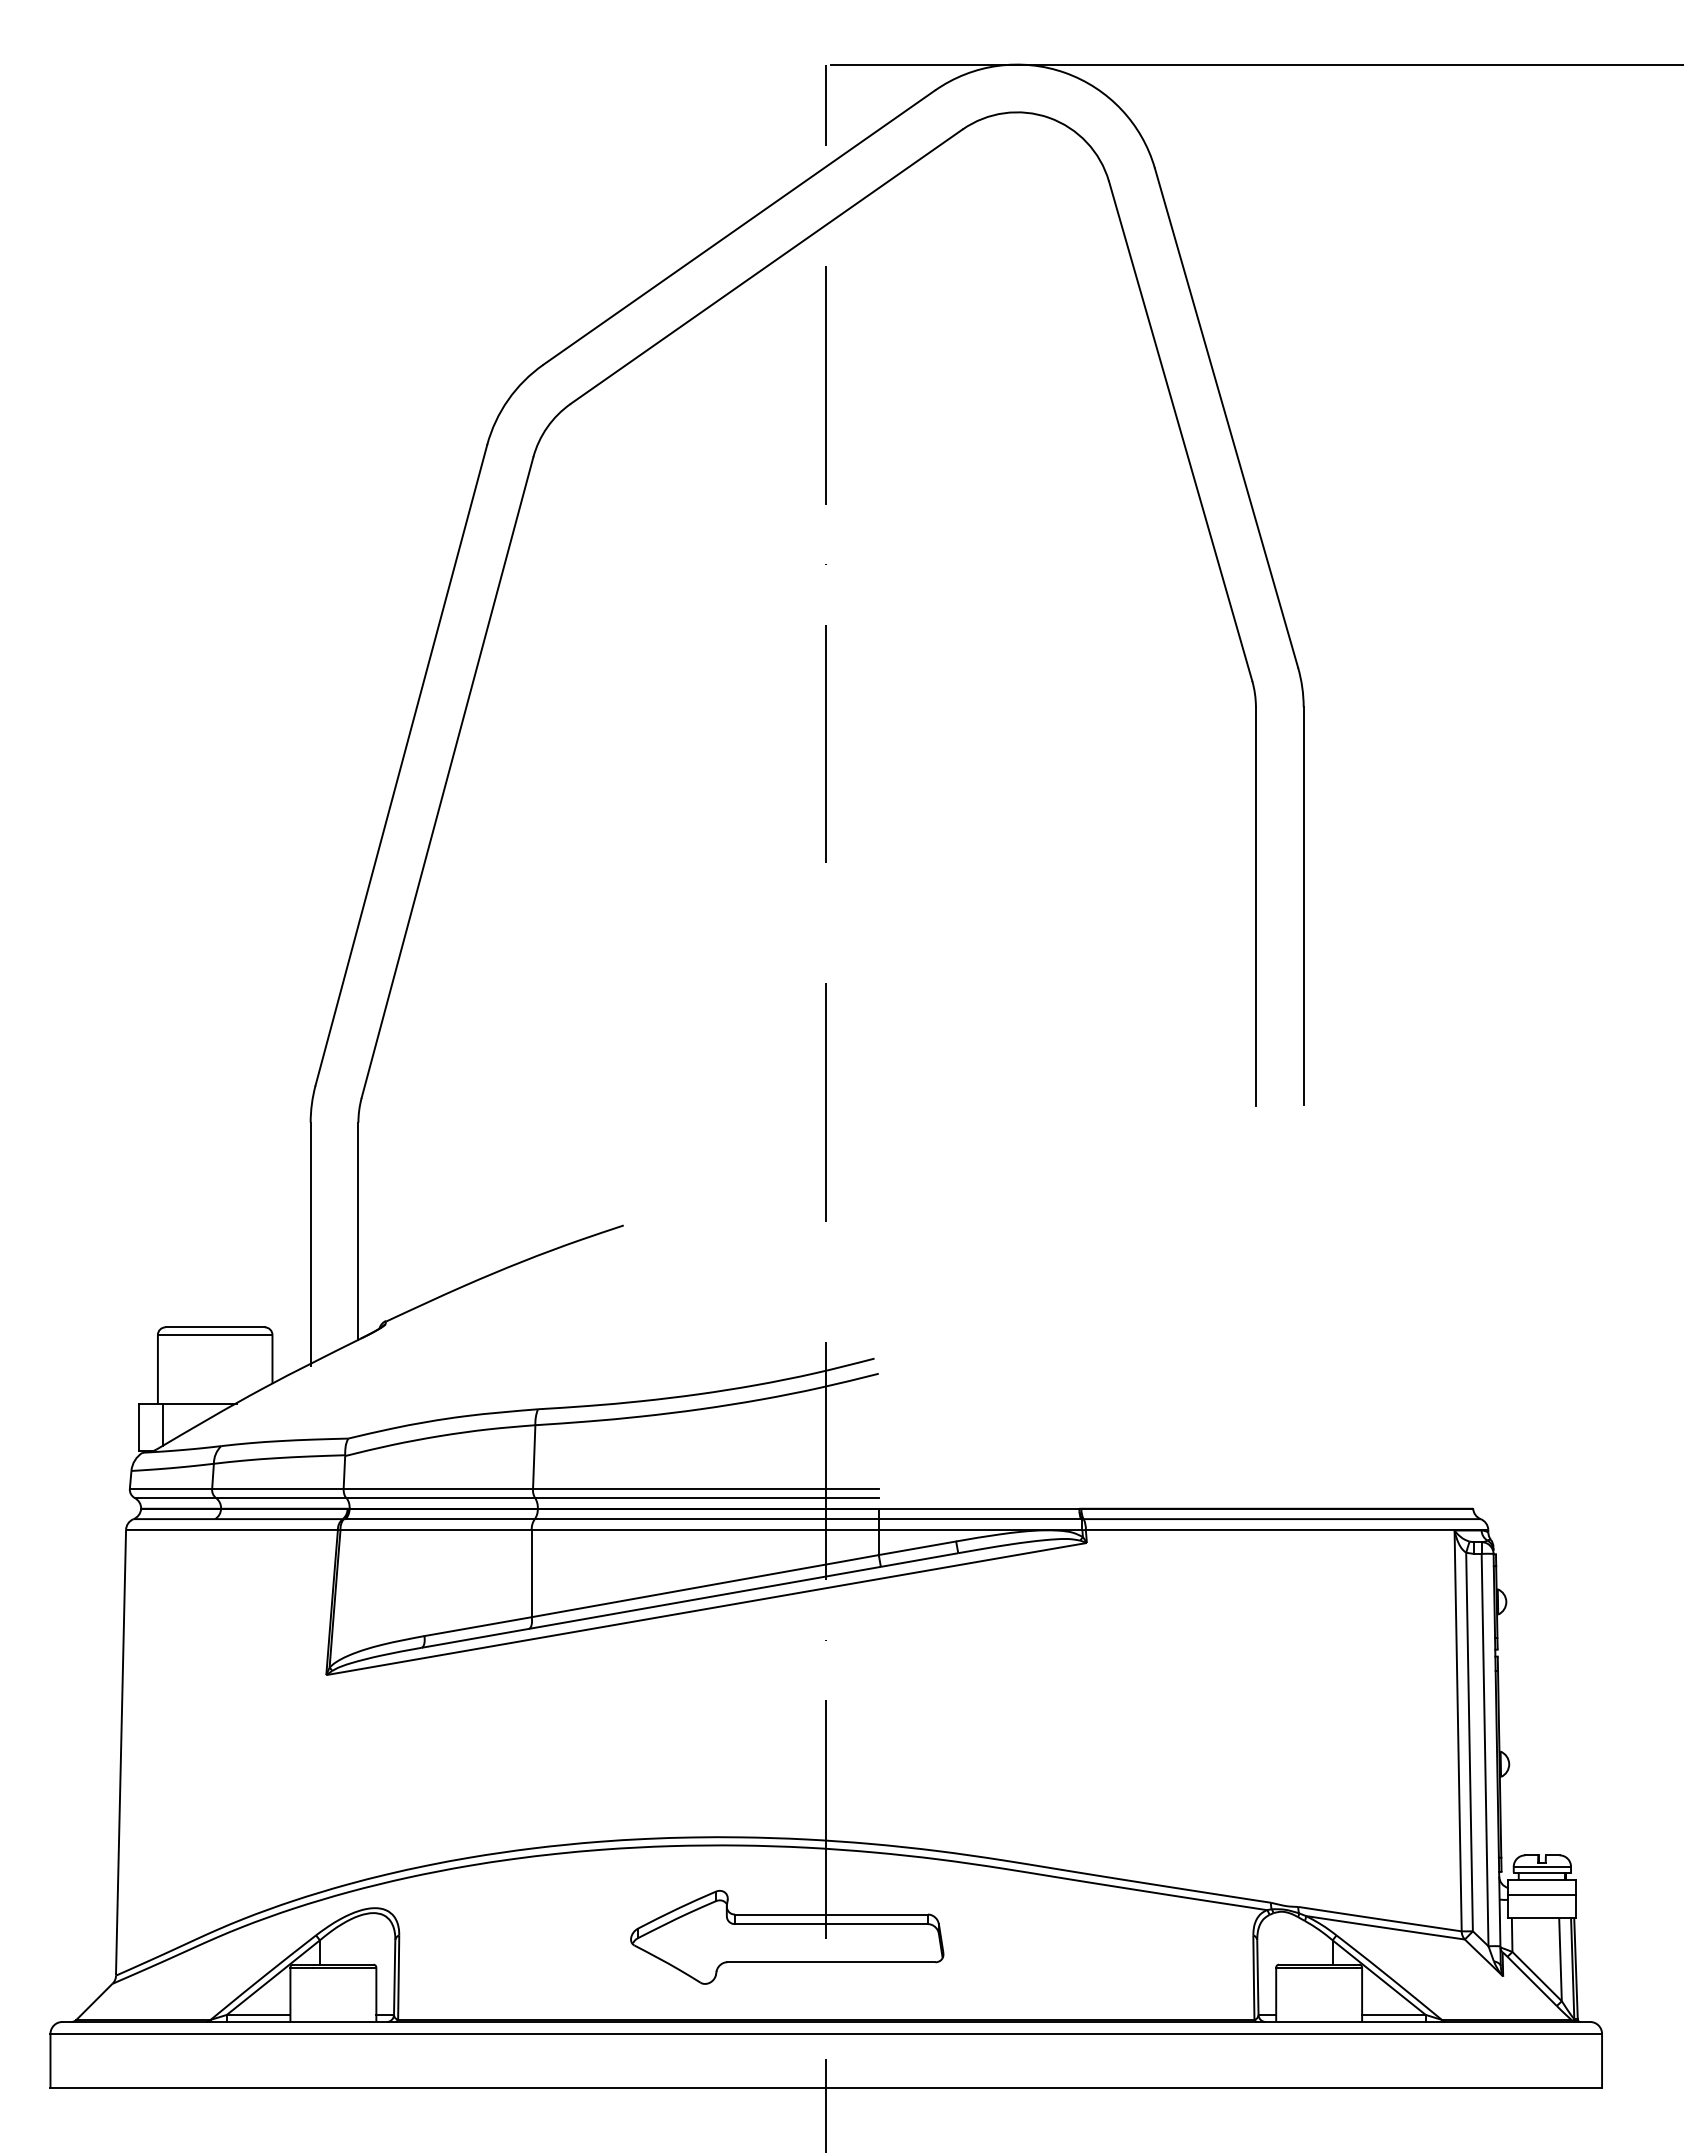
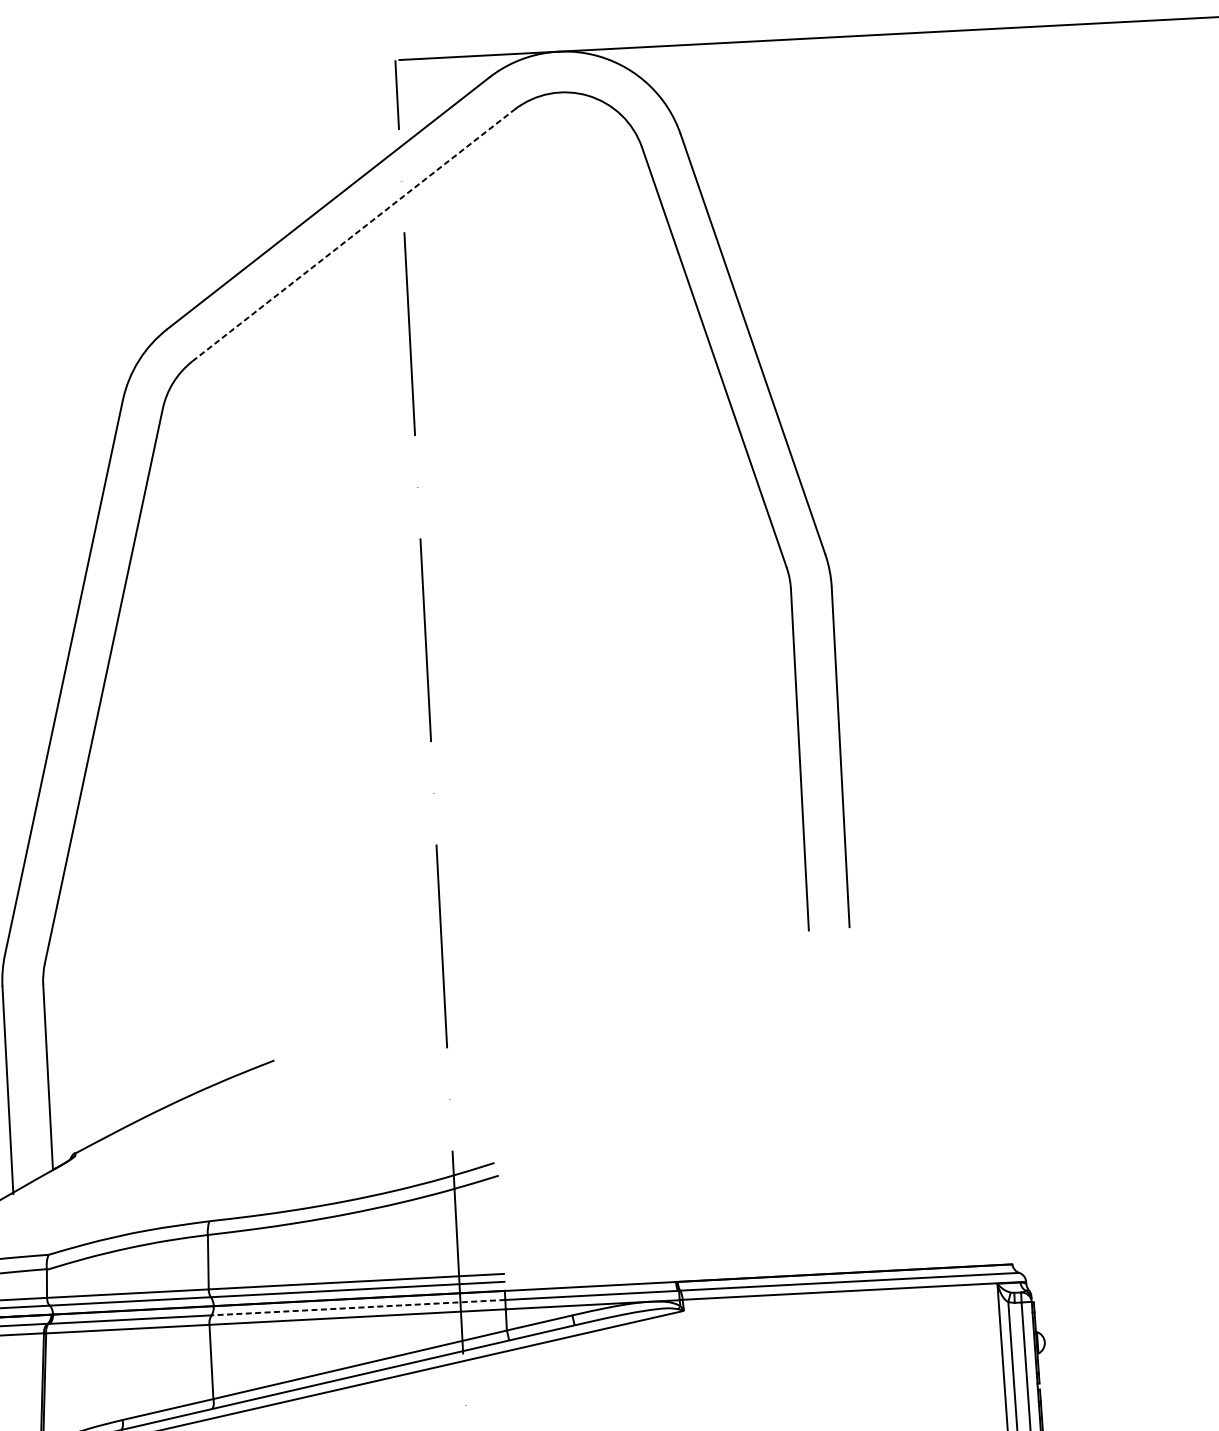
line: (767, 266) -> (354, 235), solid -> dashed
line: (706, 1519) -> (358, 1307), solid -> dashed

